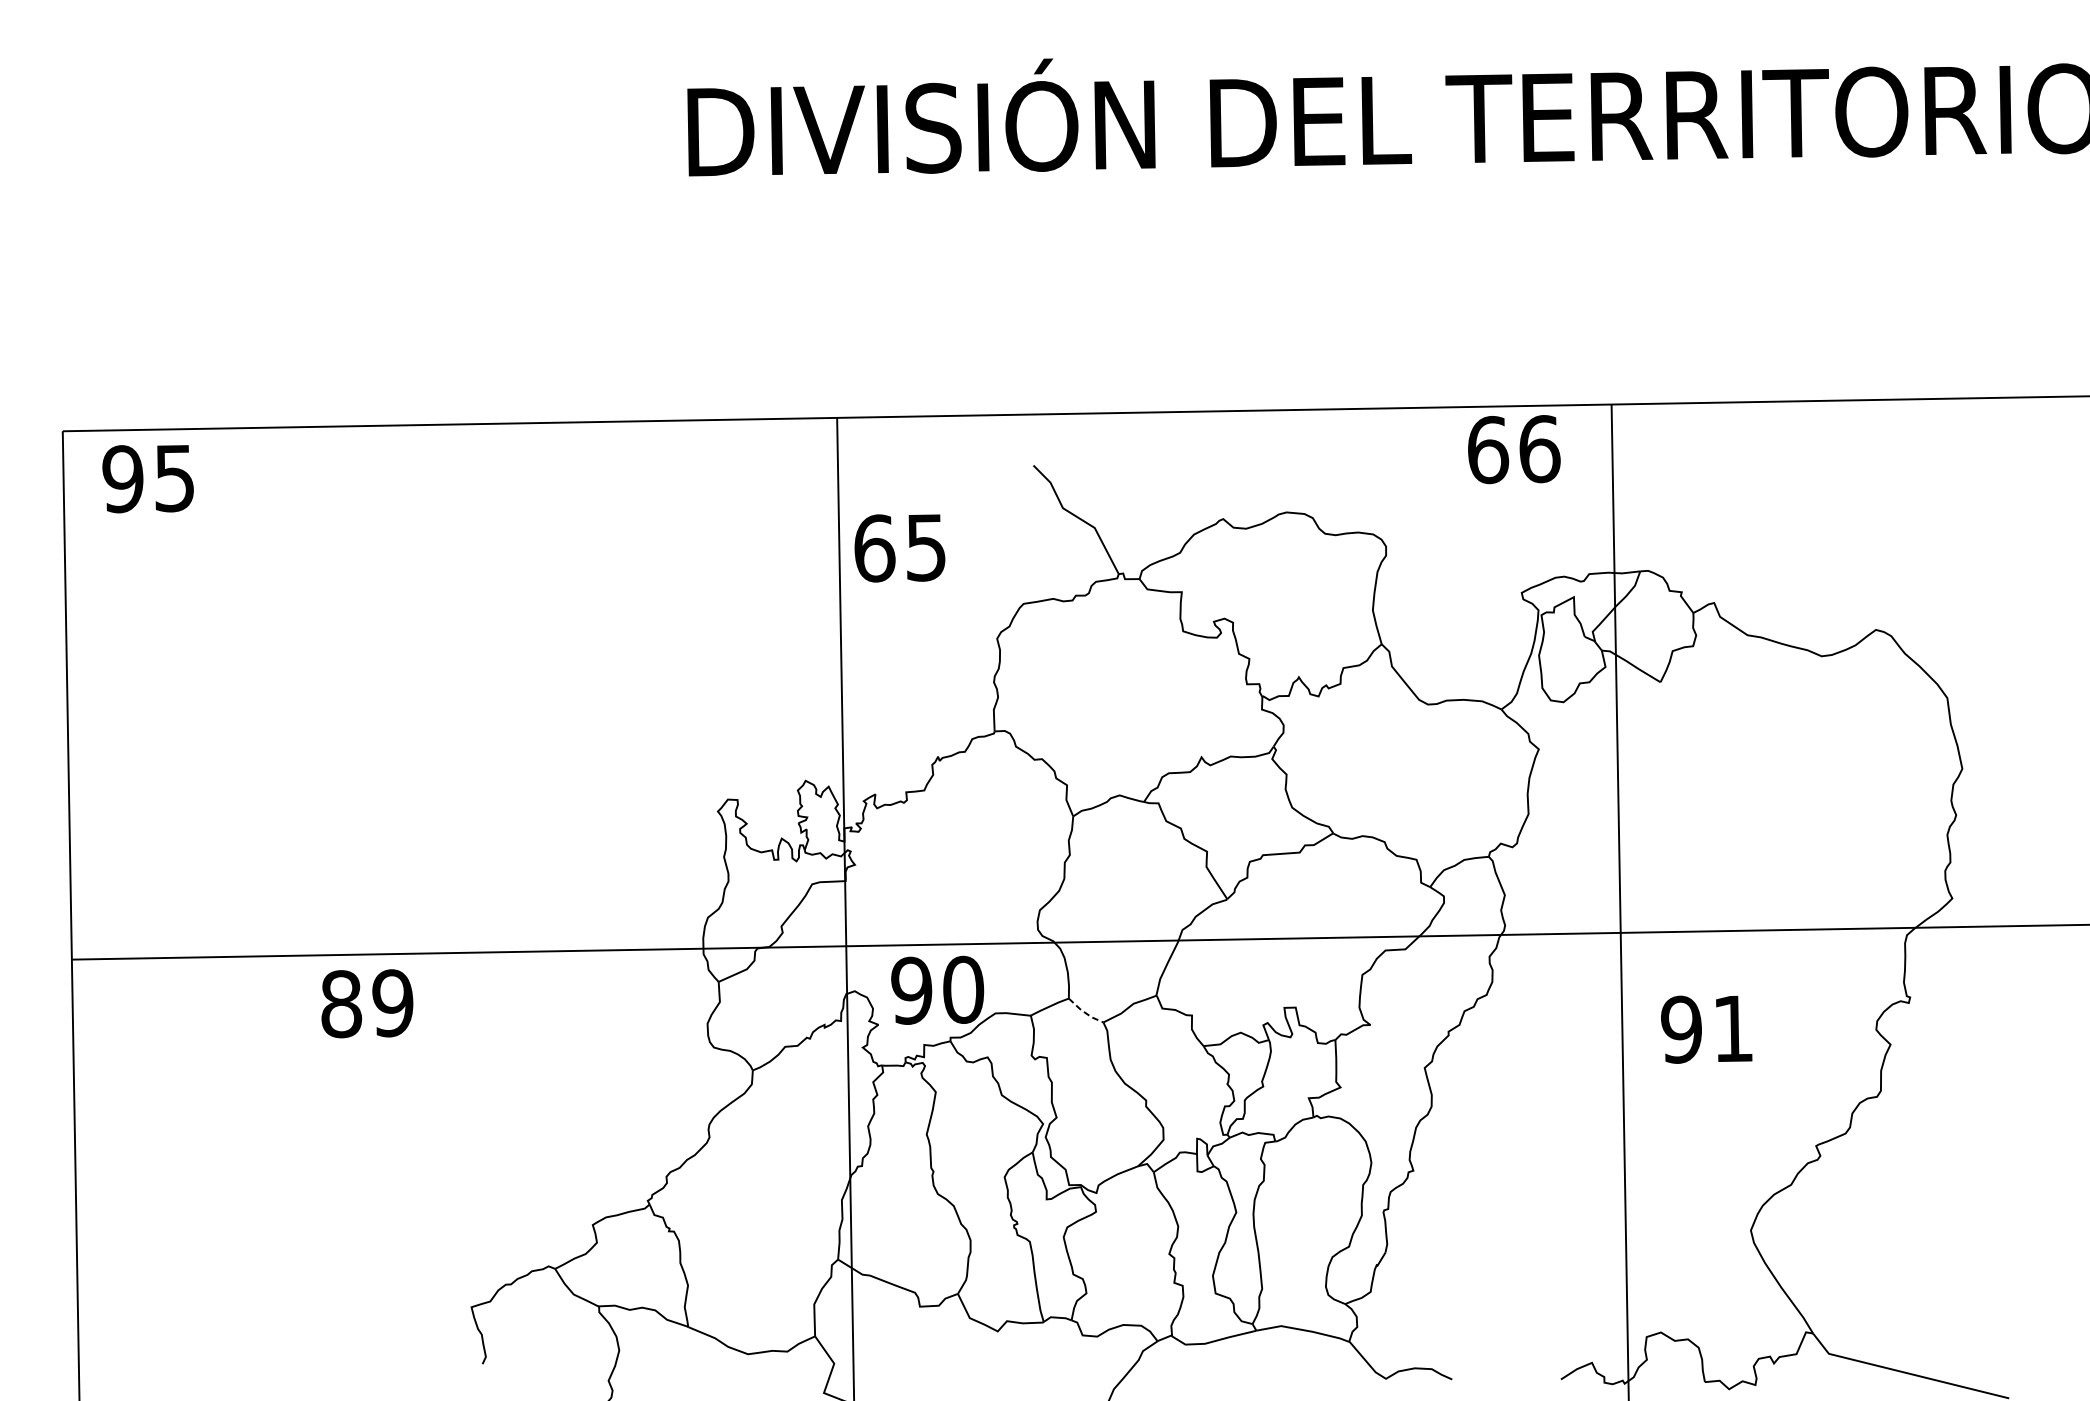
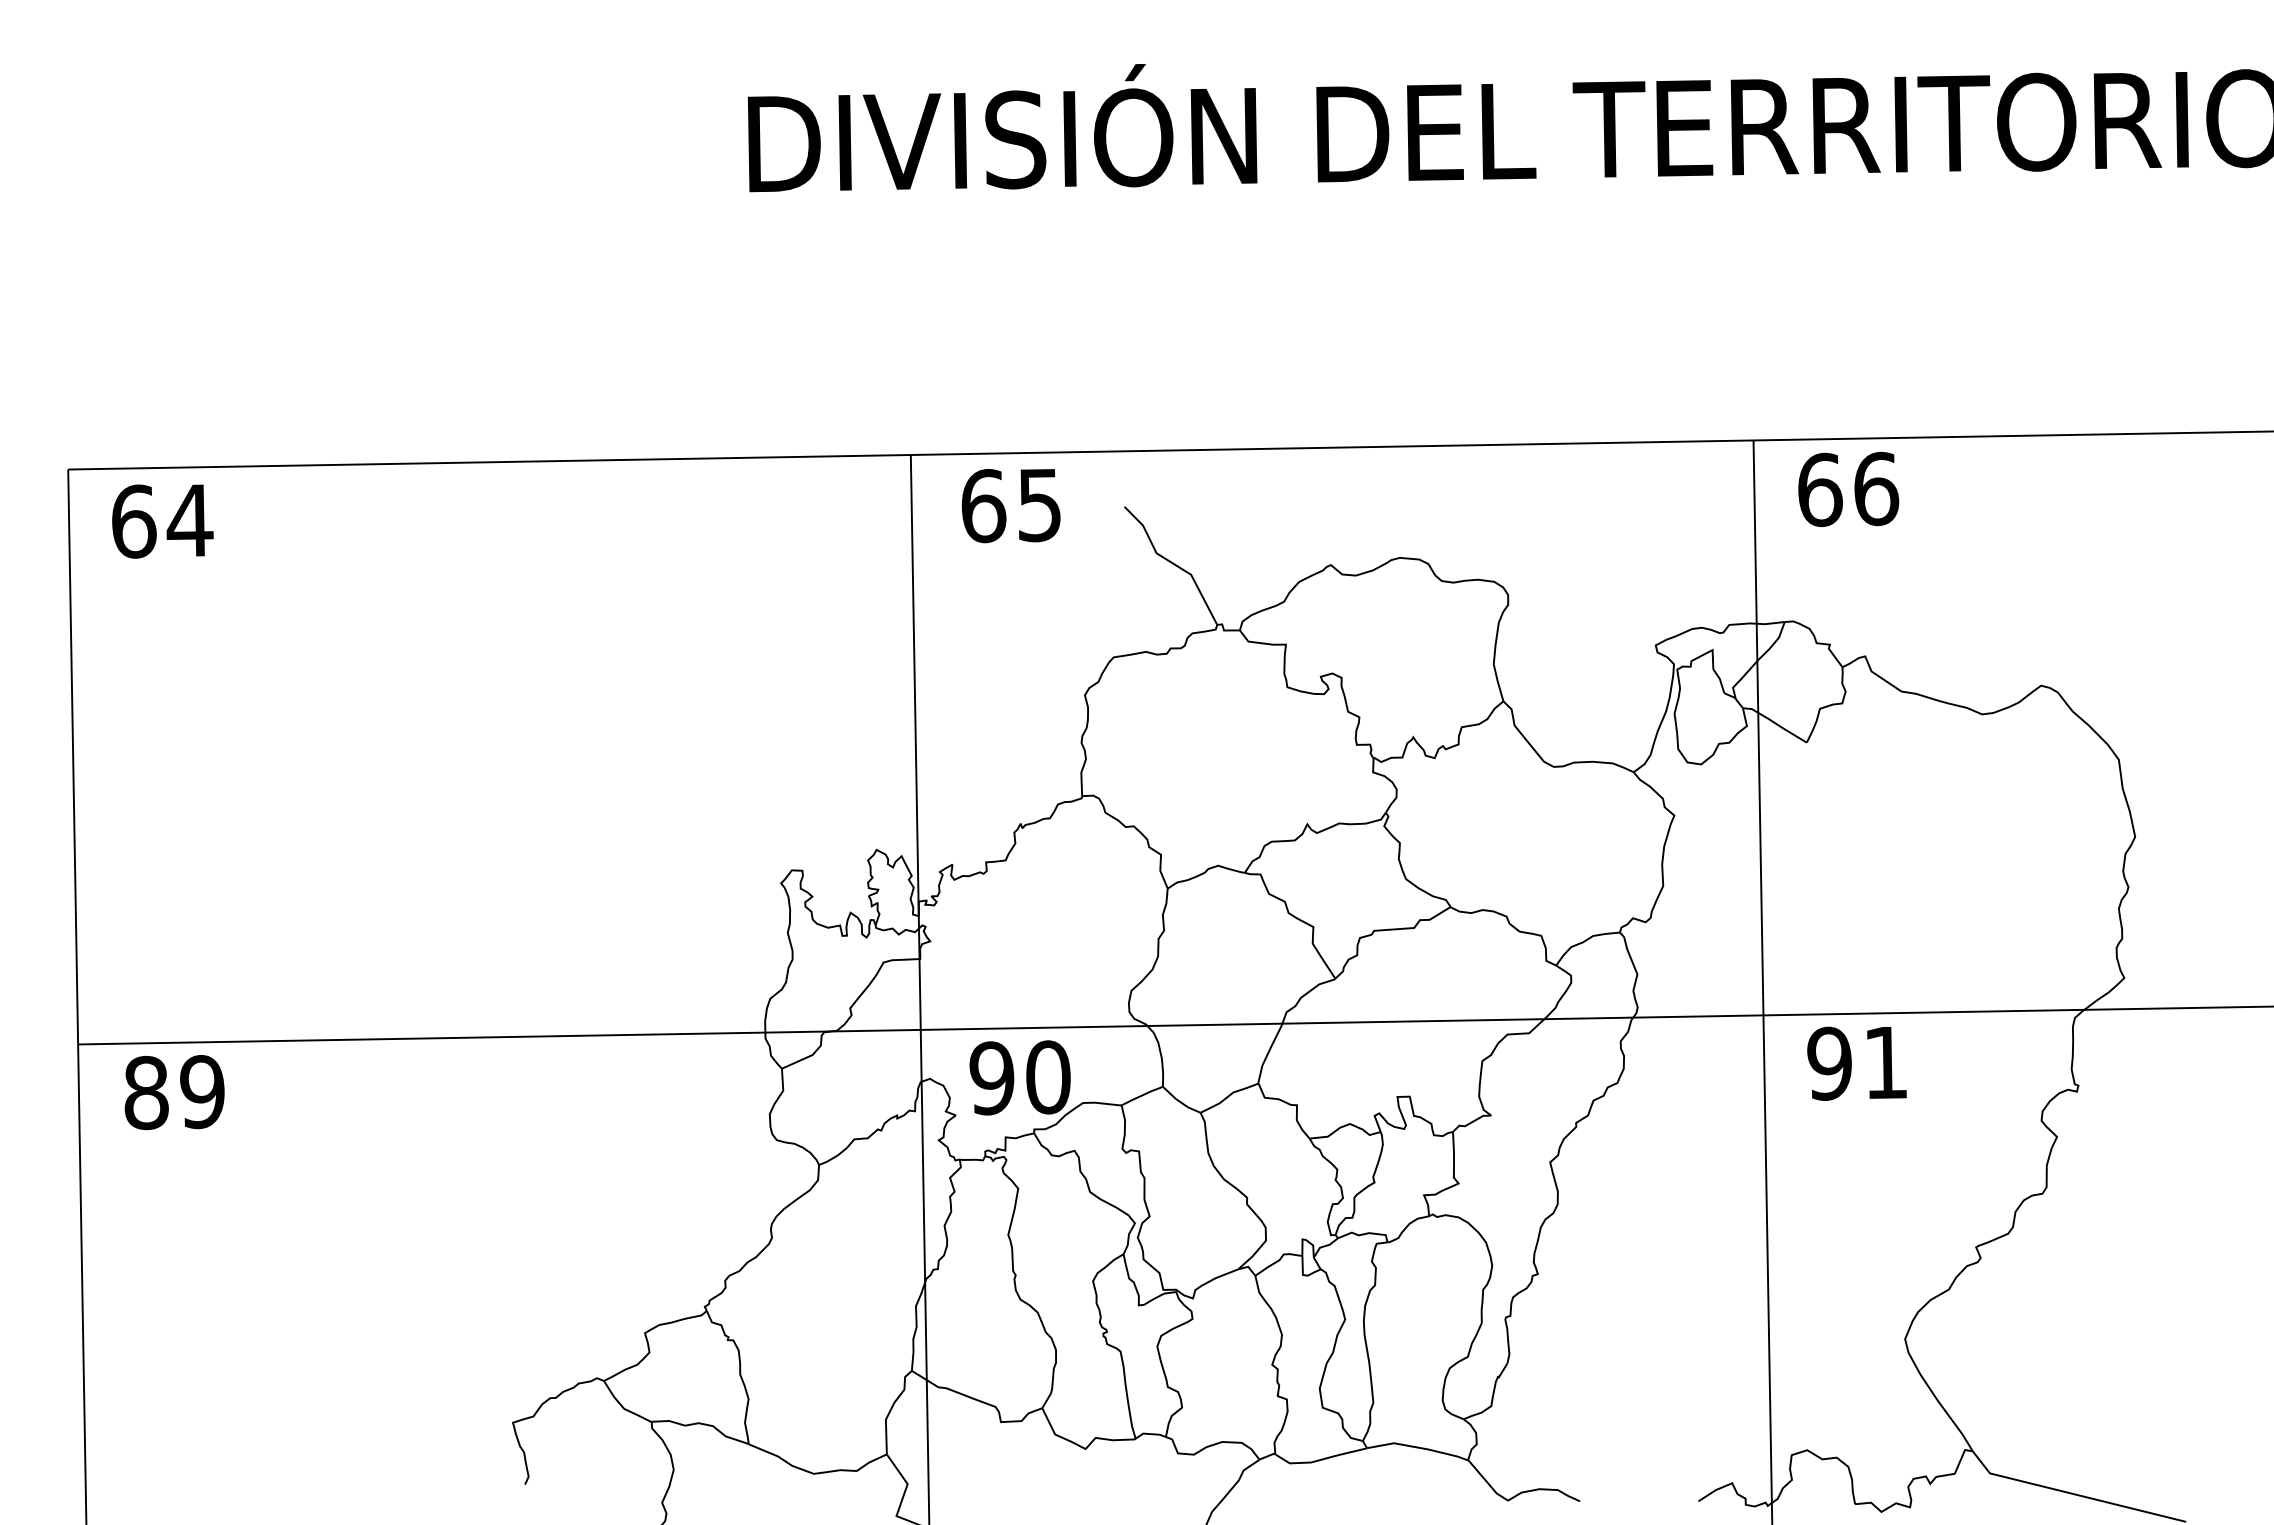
text: (1514, 449) -> (1848, 489), moved
text: (149, 479) -> (162, 521), 95 -> 64
text: (899, 548) -> (1010, 506), moved
text: (367, 1003) -> (174, 1092), moved
line: (1084, 1012) -> (1180, 1101), dashed -> solid
text: (1706, 1029) -> (1856, 1063), moved

